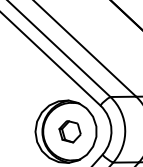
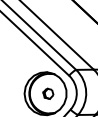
part: (70, 131) -> (48, 93), size x0.7

